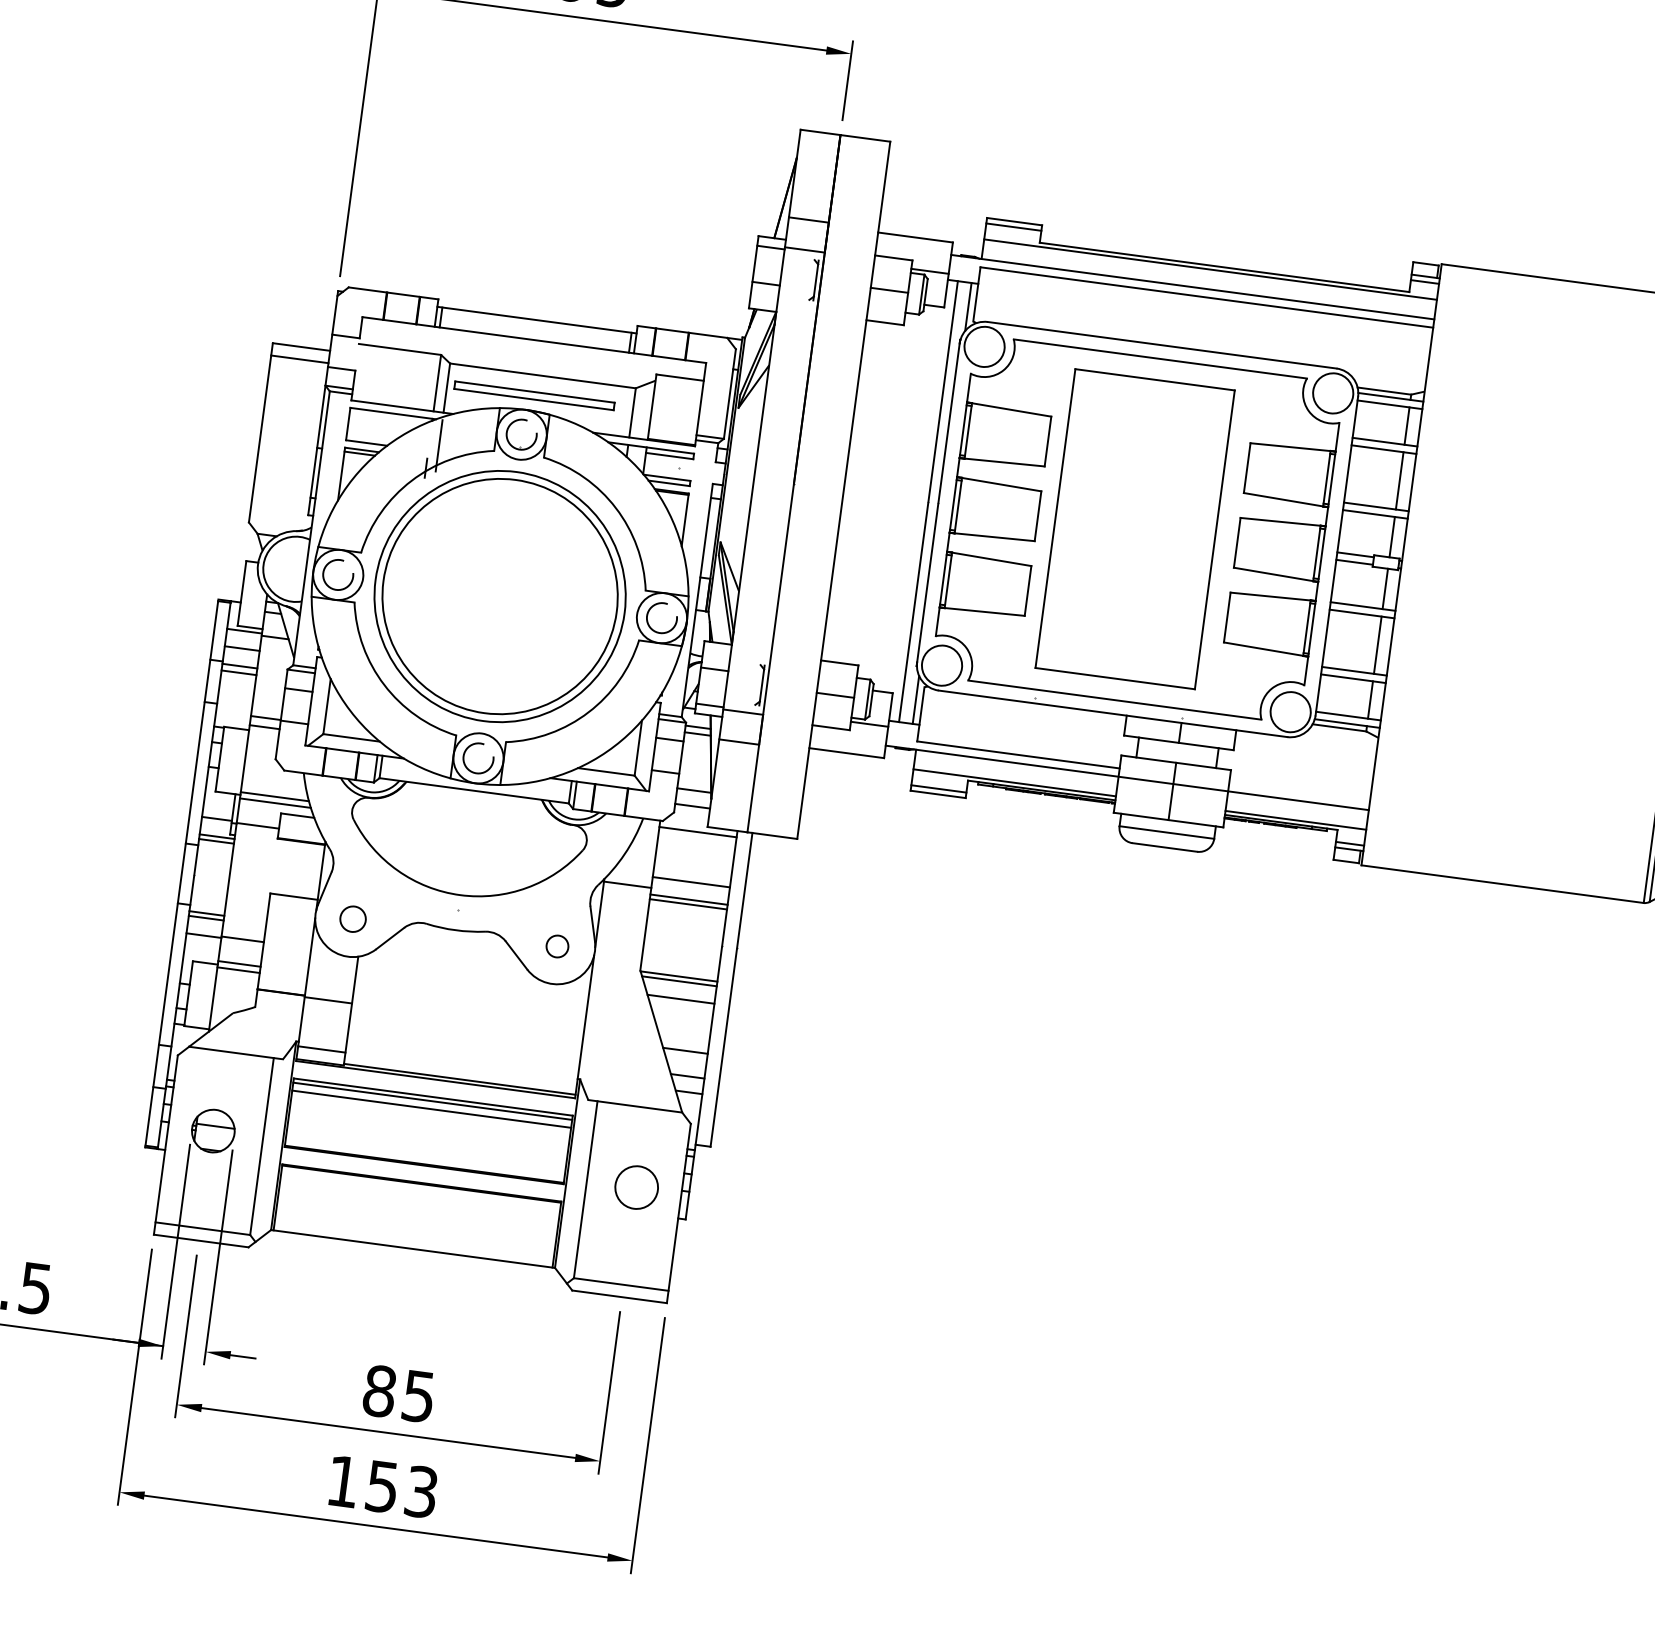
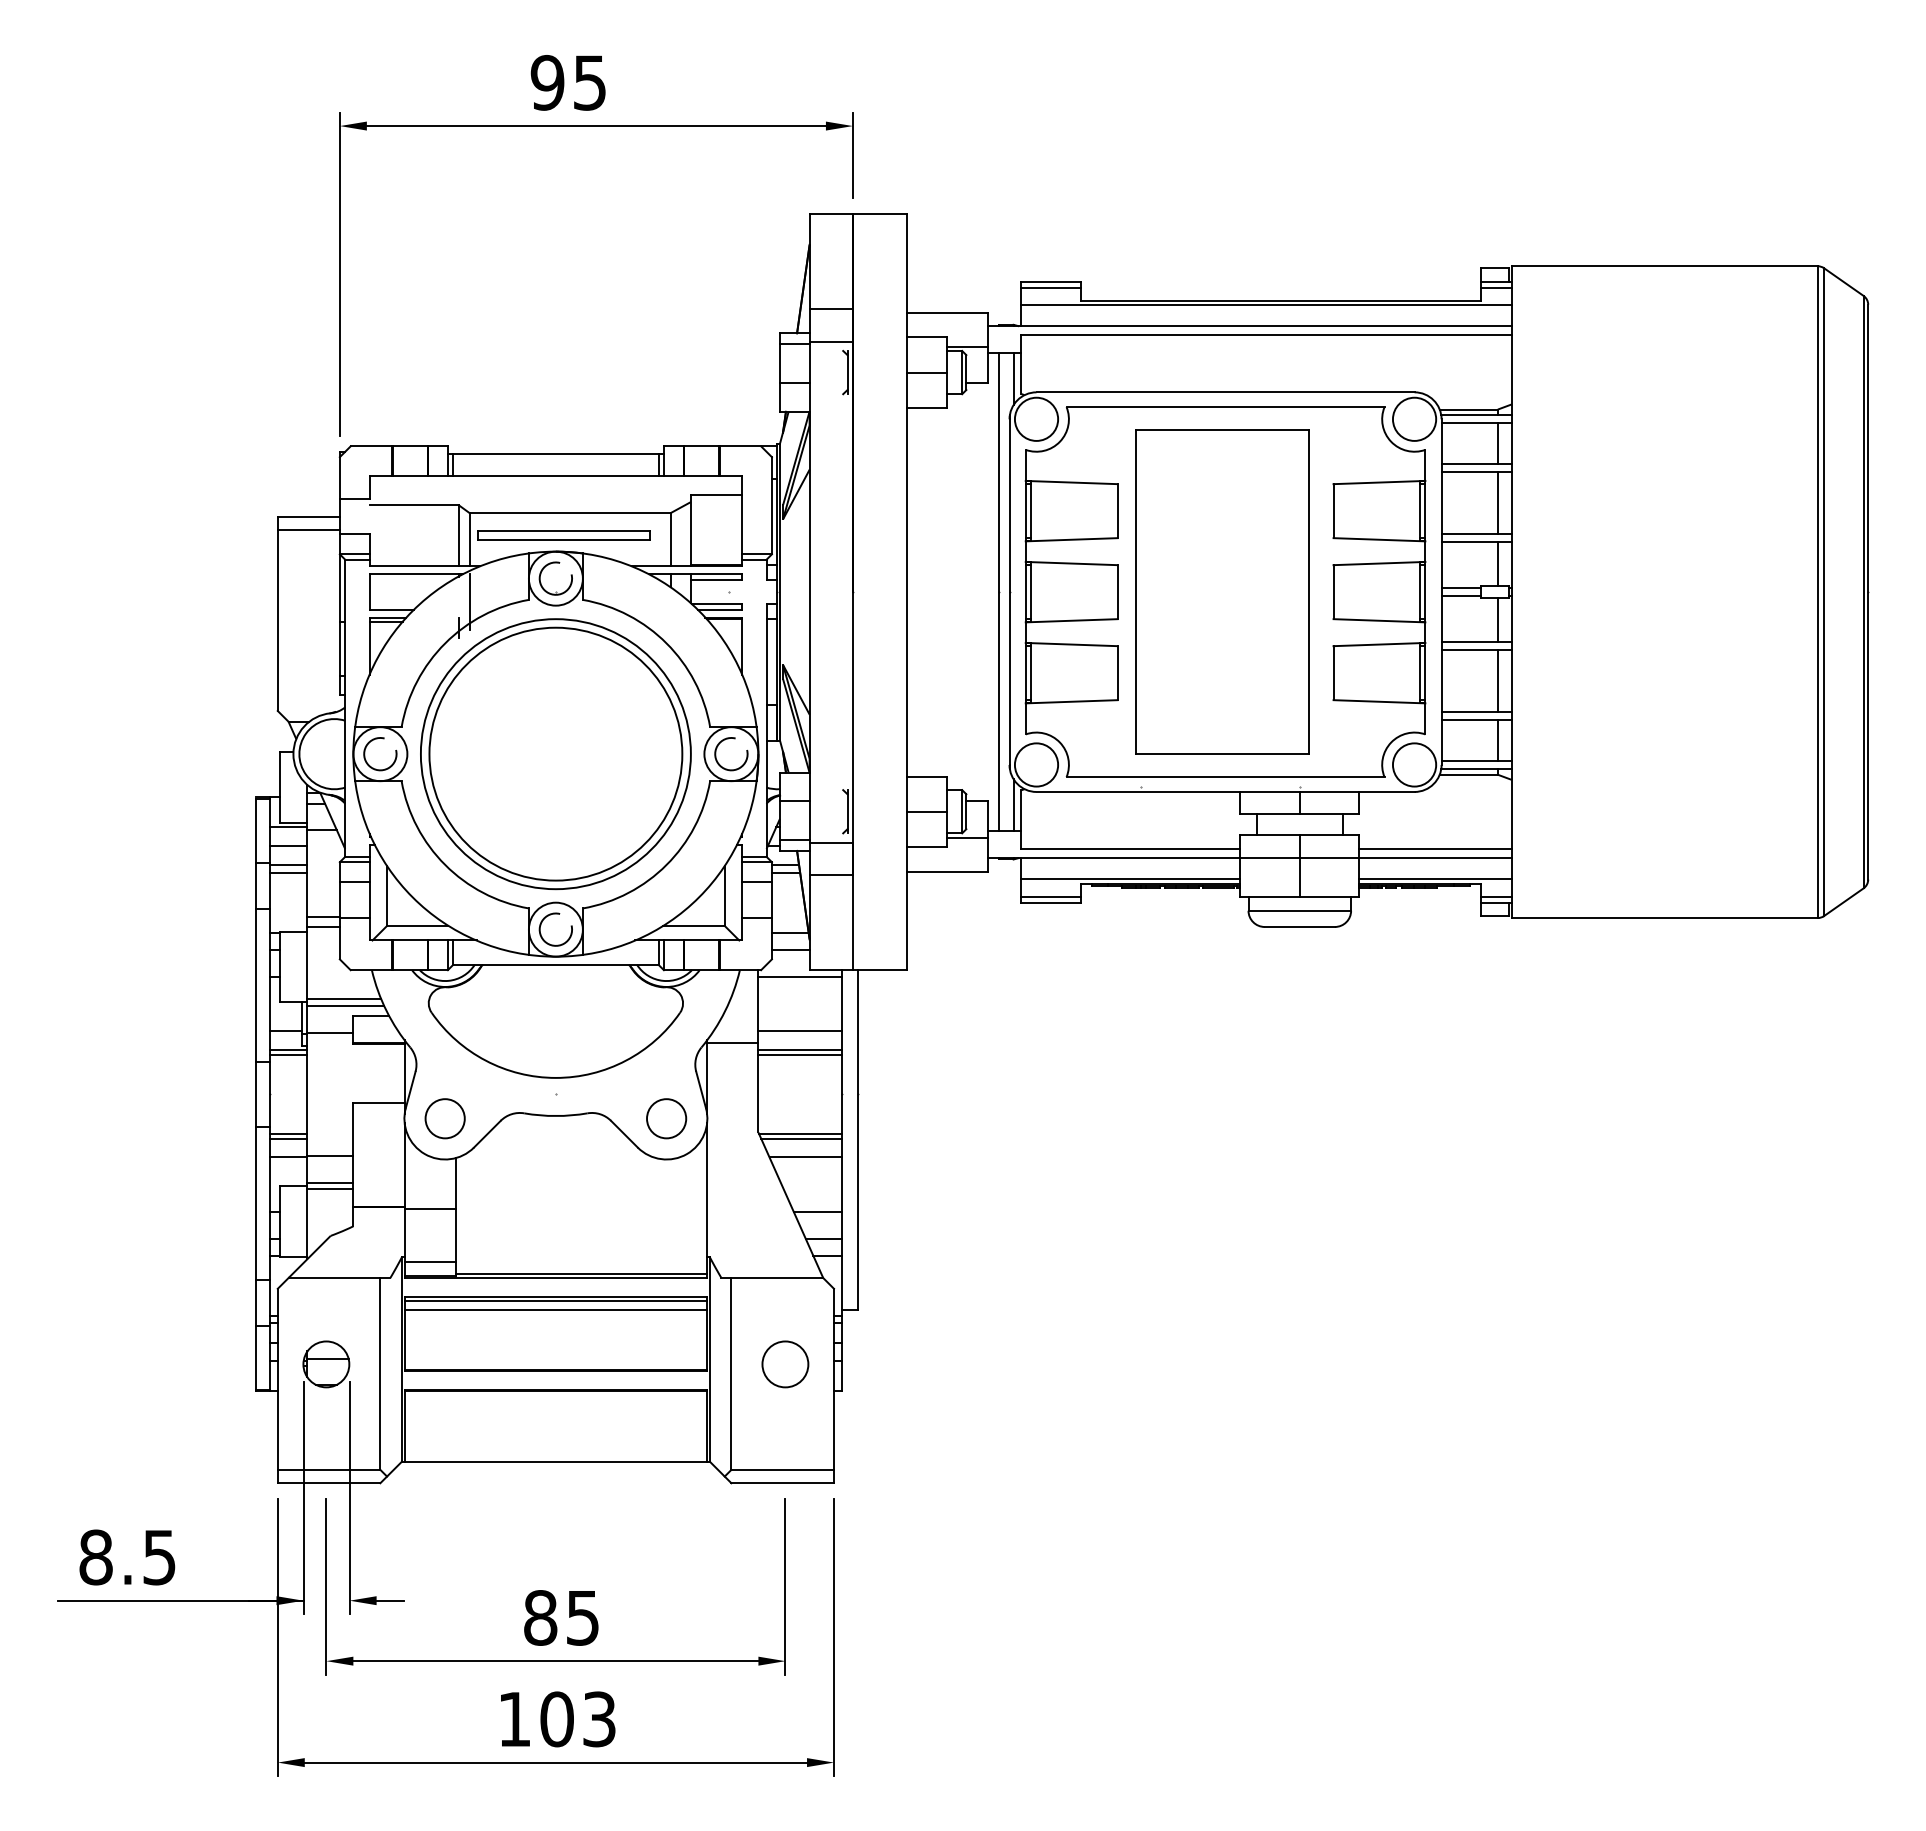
line: (1299, 792) -> (1435, 849), added
circle: (352, 918) -> (444, 1118), size x1.43
circle: (557, 946) -> (666, 1118), size x1.67
text: (381, 1486) -> (556, 1719), 153 -> 103

